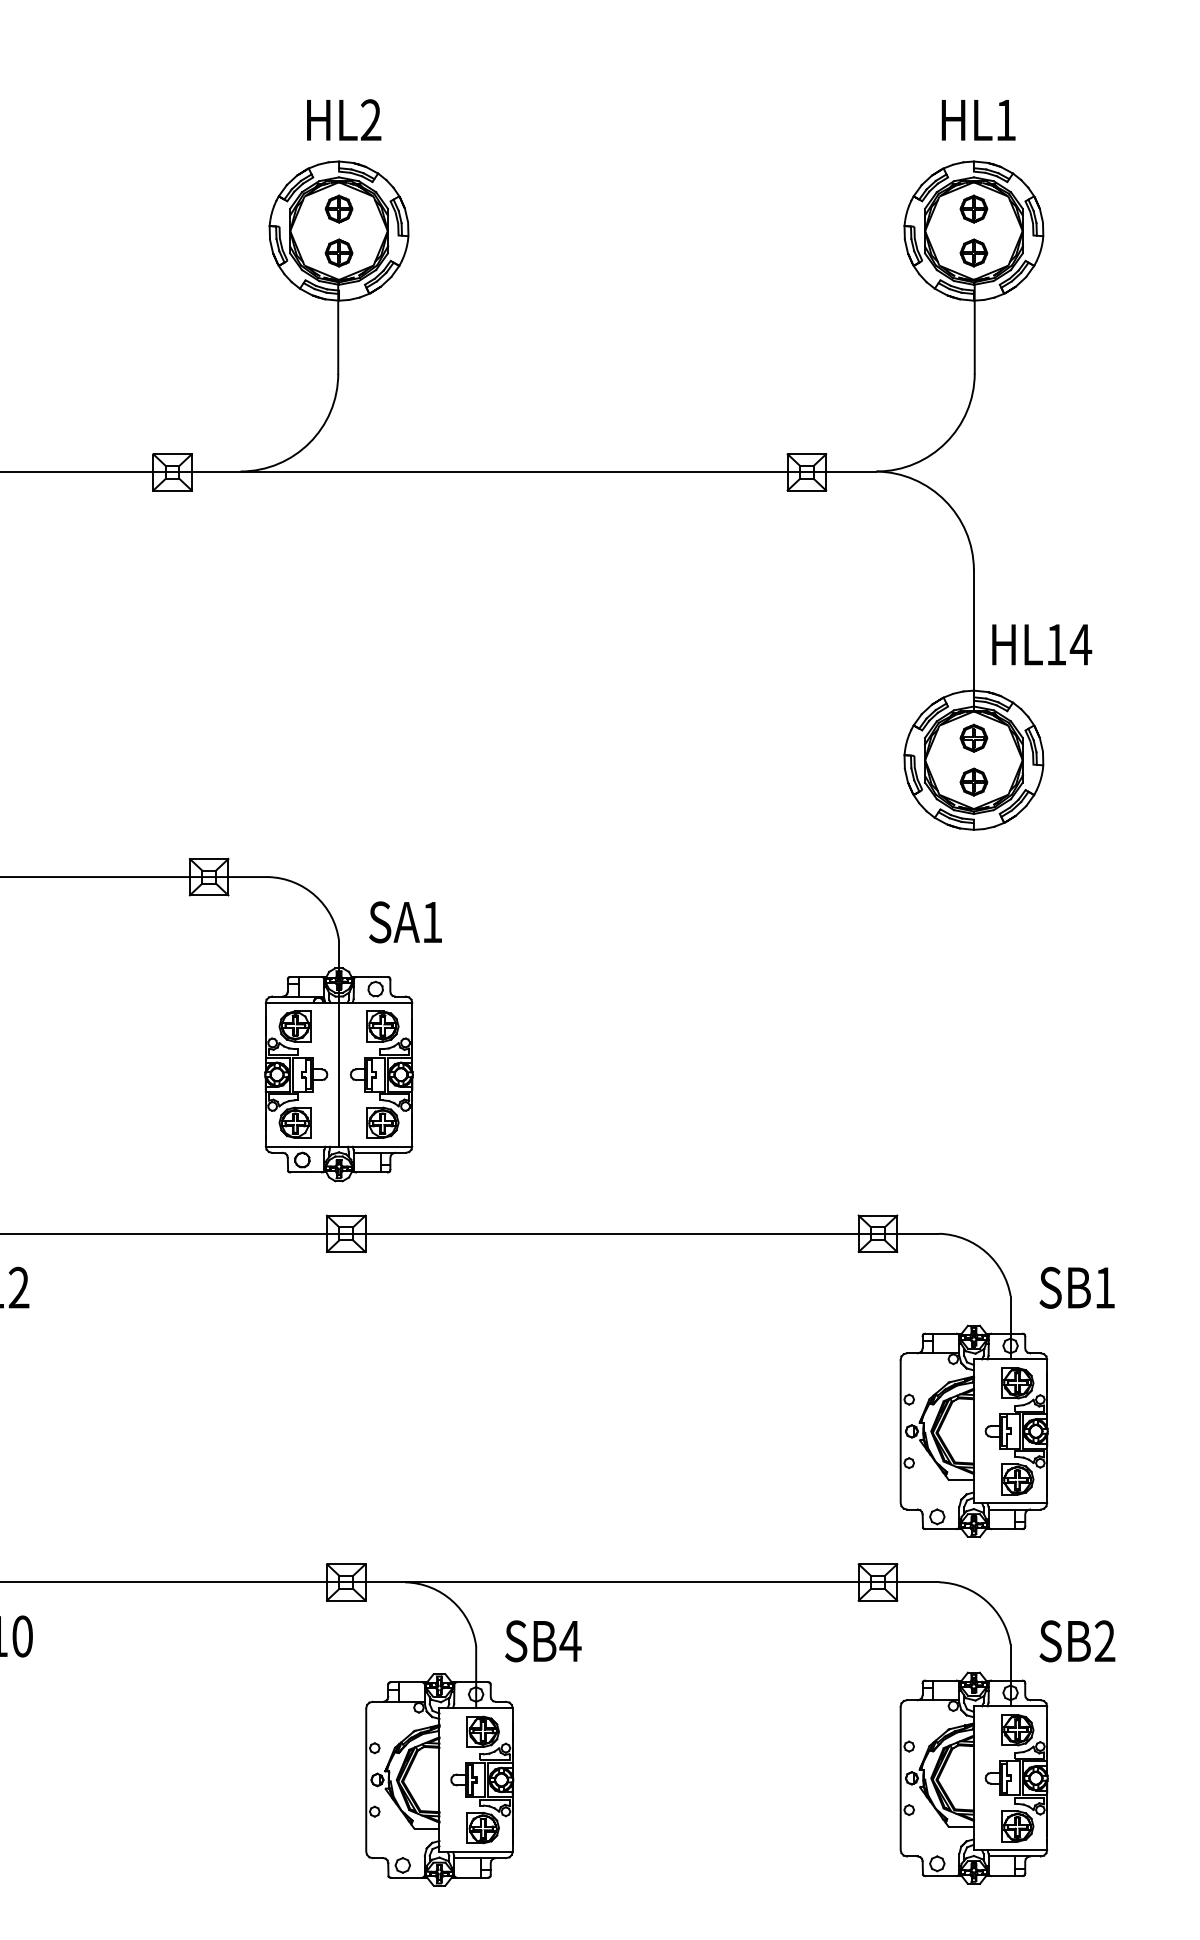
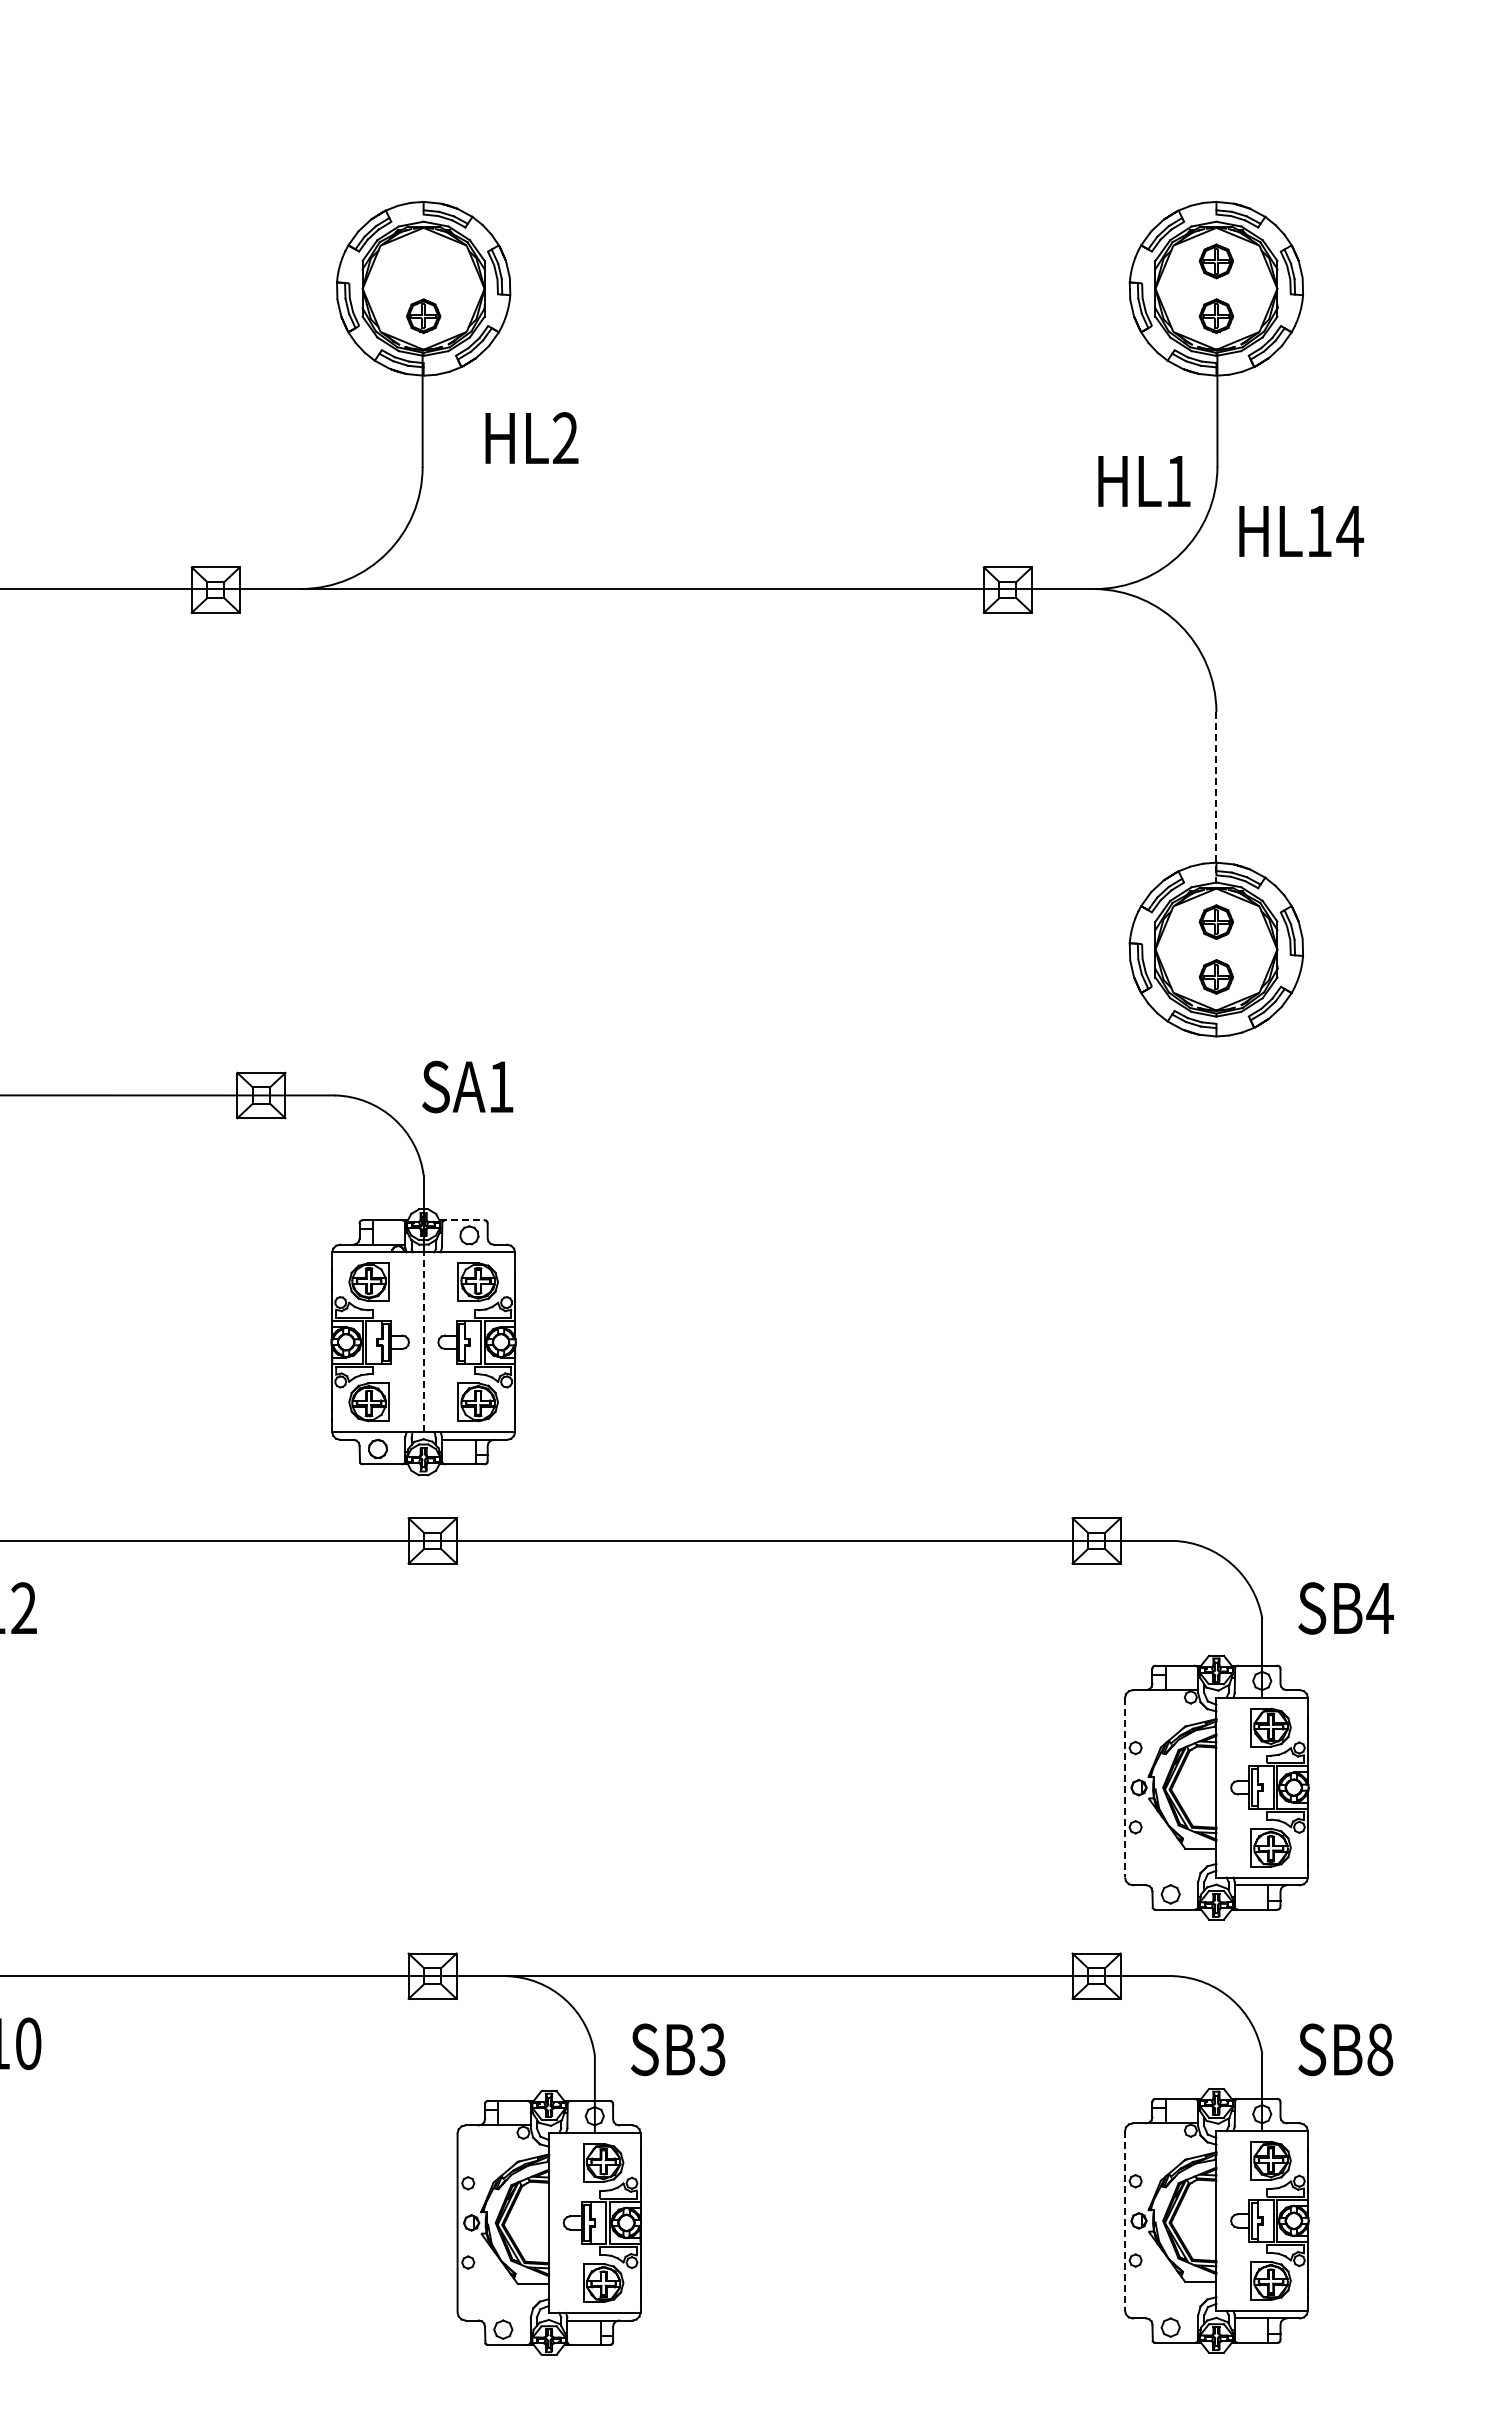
text: (343, 119) -> (531, 437), moved
text: (978, 120) -> (1144, 481), moved
part: (338, 209) -> (423, 261), removed
line: (973, 640) -> (1216, 800), solid -> dashed
text: (1042, 644) -> (1301, 531), moved
text: (405, 921) -> (467, 1086), moved
line: (370, 977) -> (463, 1220), solid -> dashed
line: (338, 1074) -> (423, 1342), solid -> dashed
text: (1104, 1287) -> (1379, 1608), SB1 -> SB4
line: (900, 1433) -> (1124, 1790), solid -> dashed
text: (570, 1641) -> (712, 2049), SB4 -> SB3
text: (1105, 1641) -> (1380, 2049), SB2 -> SB8
line: (900, 1780) -> (1124, 2223), solid -> dashed

